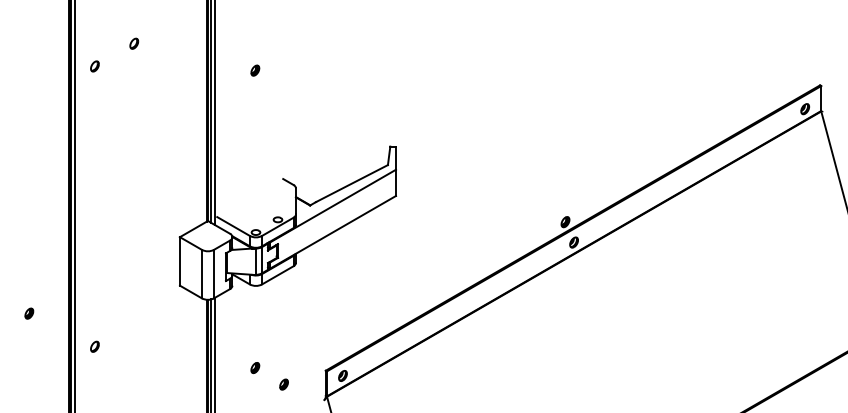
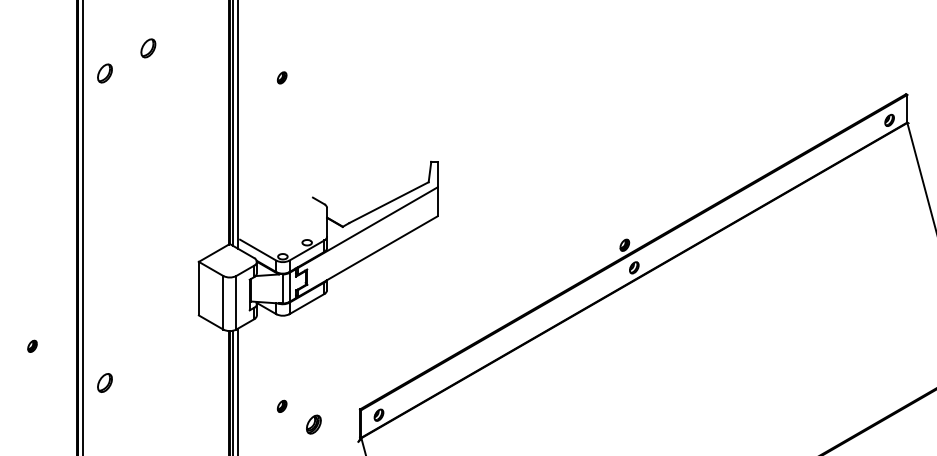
part: (134, 43) -> (148, 47), size x1.6
part: (94, 65) -> (104, 72), size x1.6
part: (94, 346) -> (104, 382), size x1.6
part: (283, 384) -> (313, 424), size x1.6

